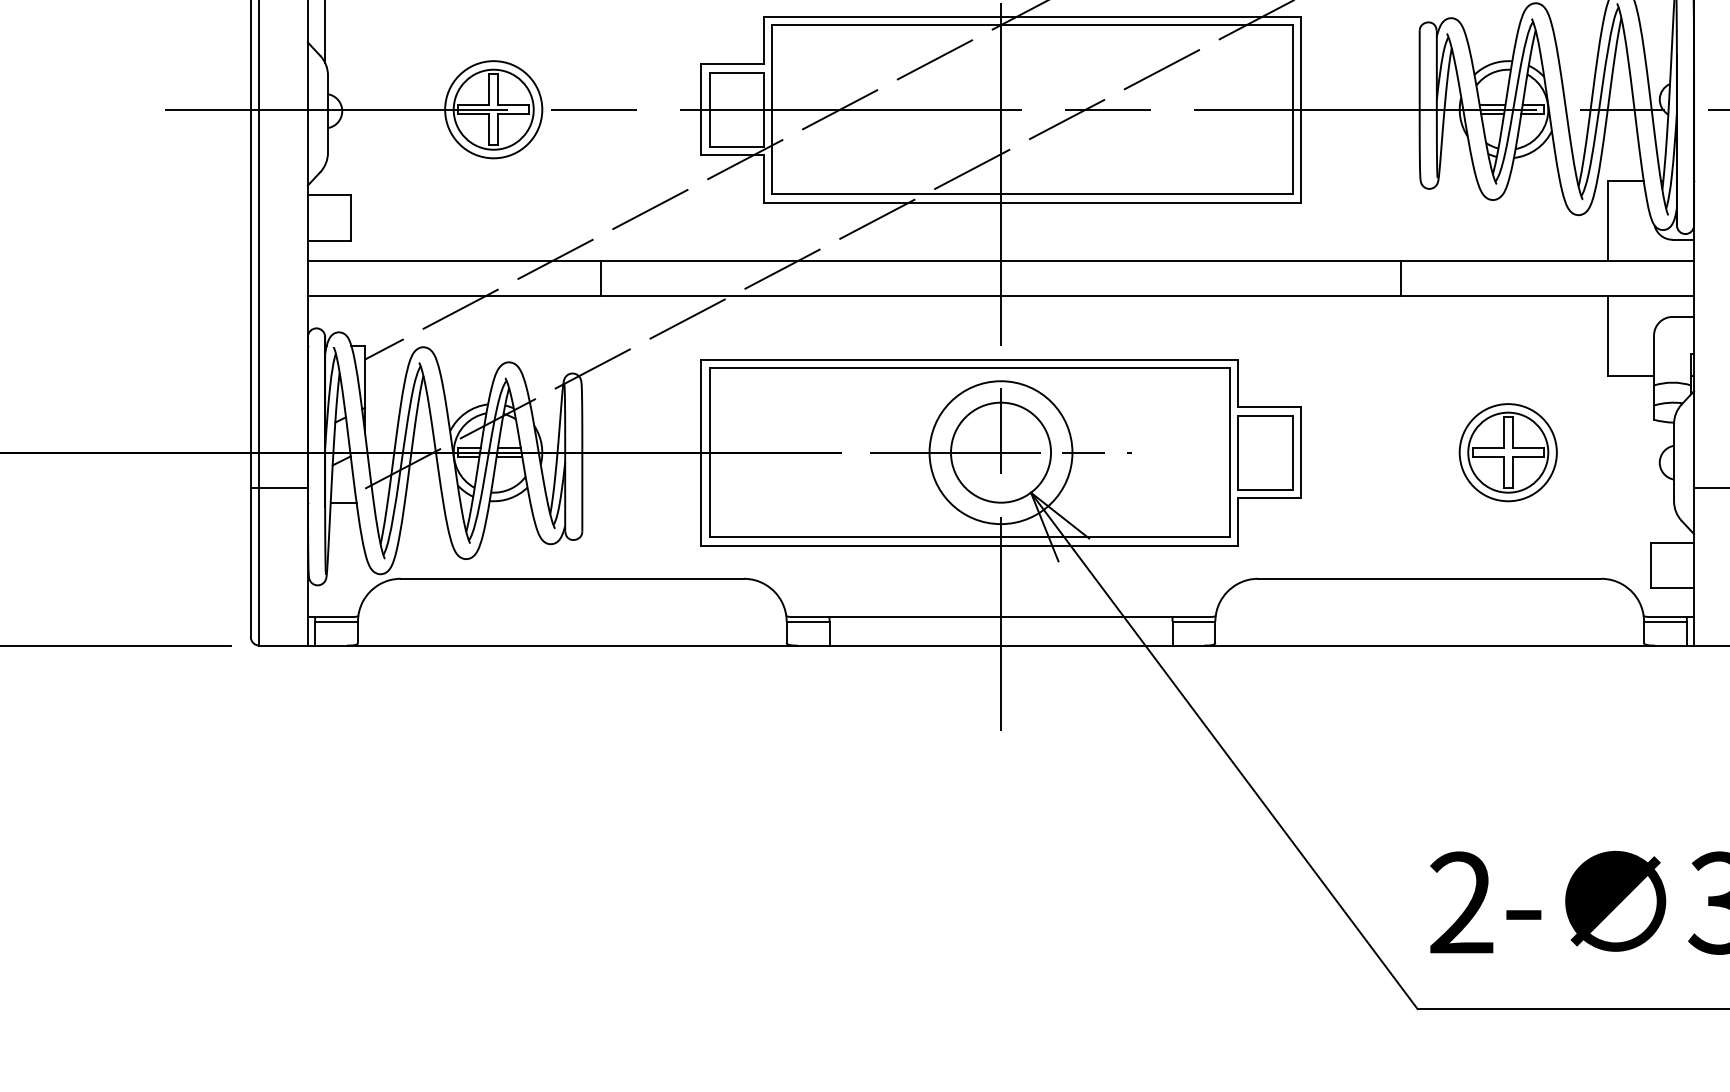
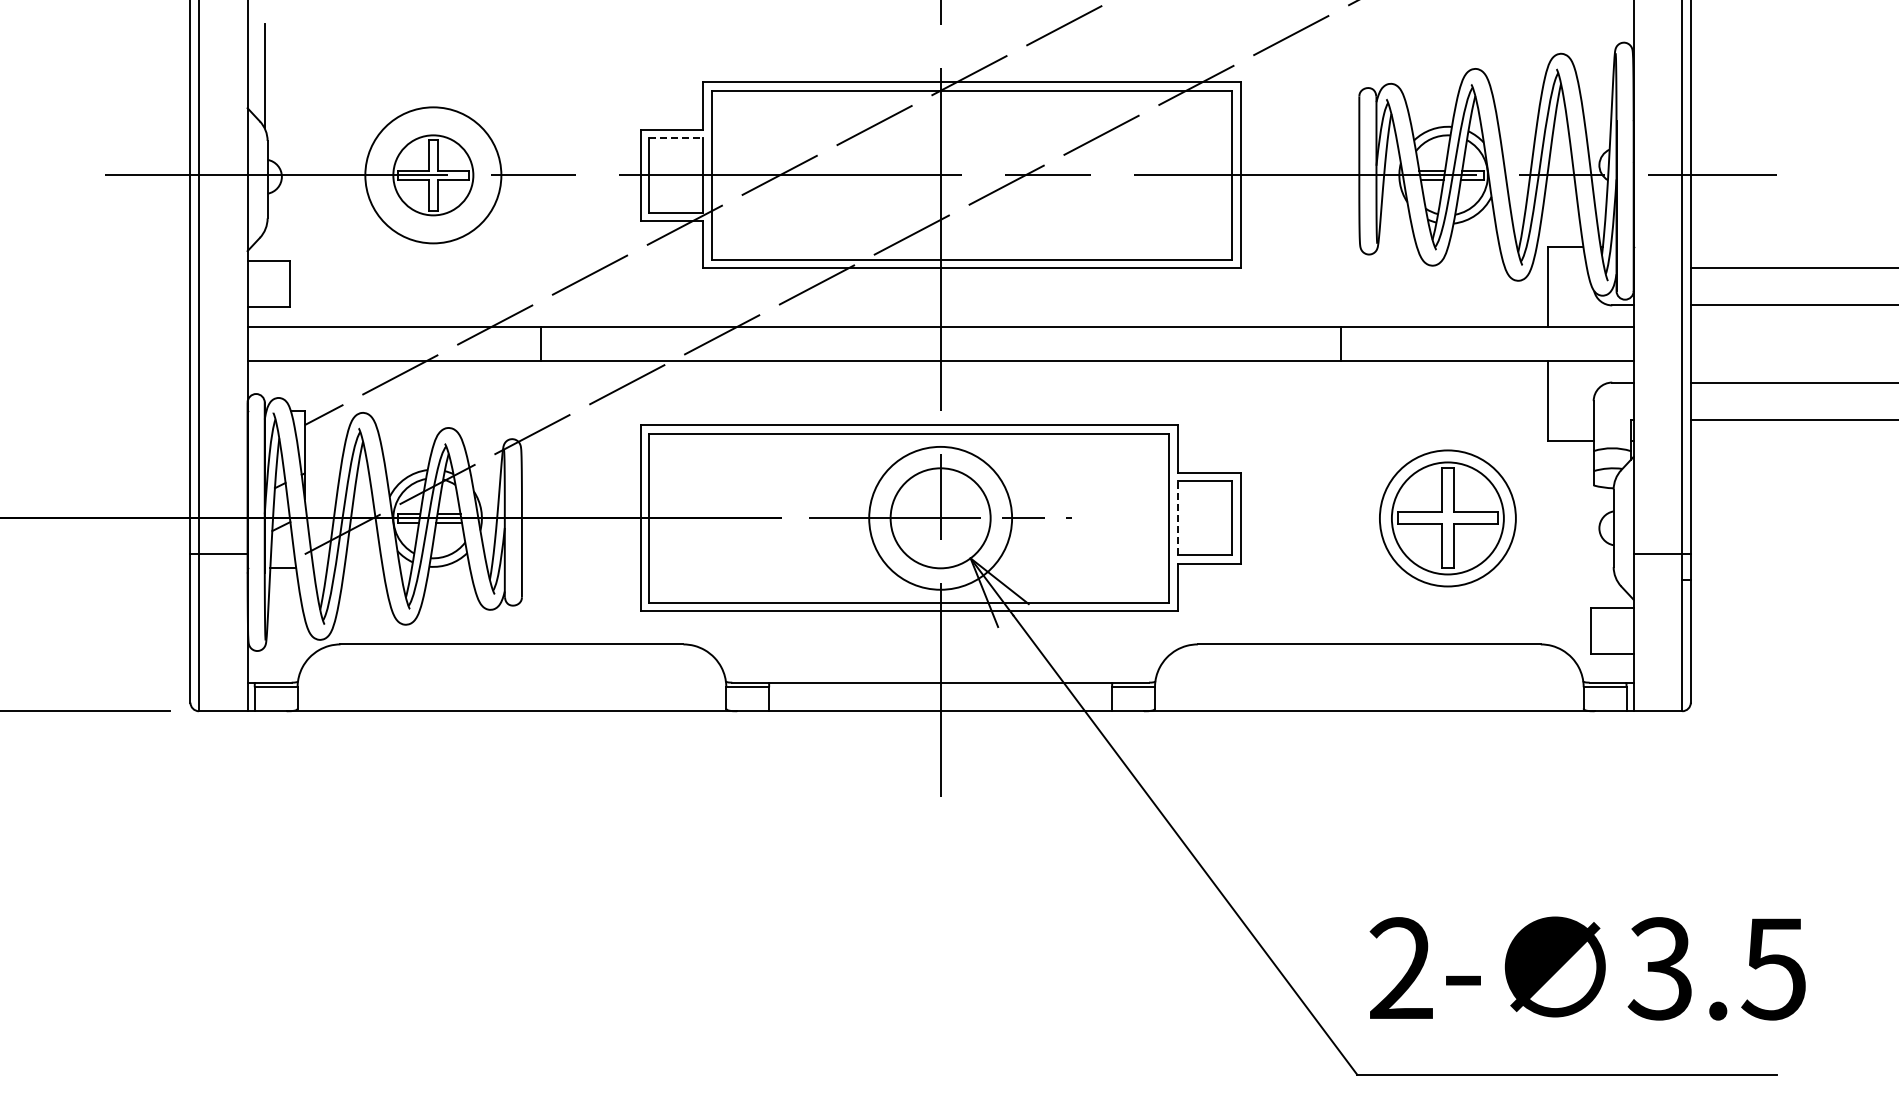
line: (736, 72) -> (676, 138), solid -> dashed
circle: (492, 108) -> (432, 174), size x1.4
line: (1237, 451) -> (1177, 517), solid -> dashed
part: (1507, 451) -> (1447, 517), size x1.4

